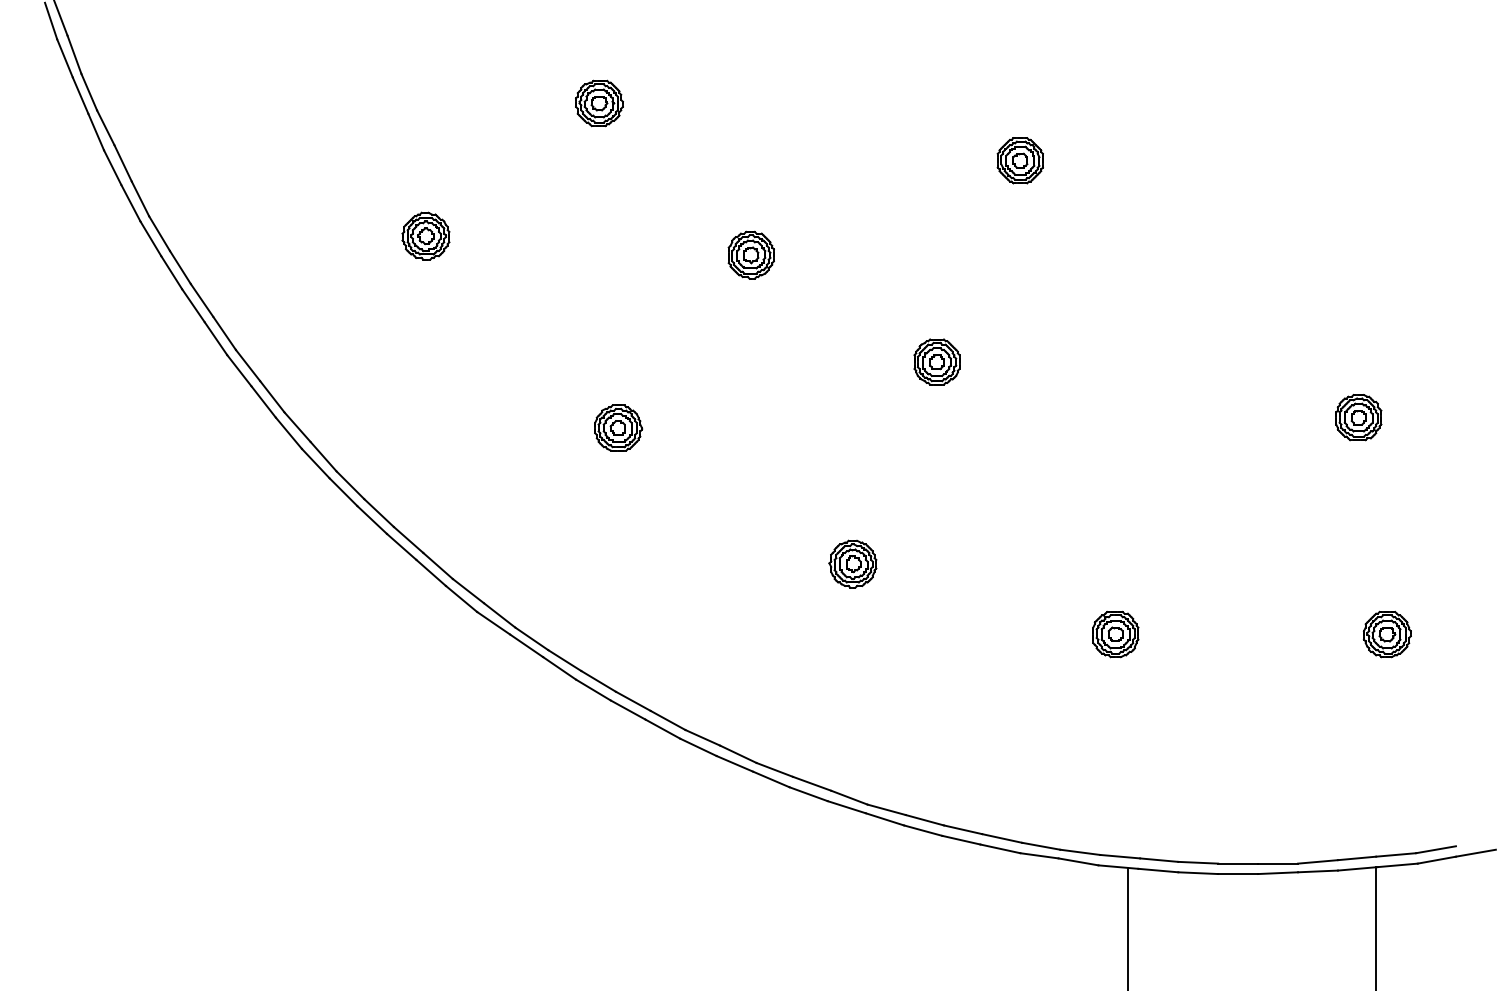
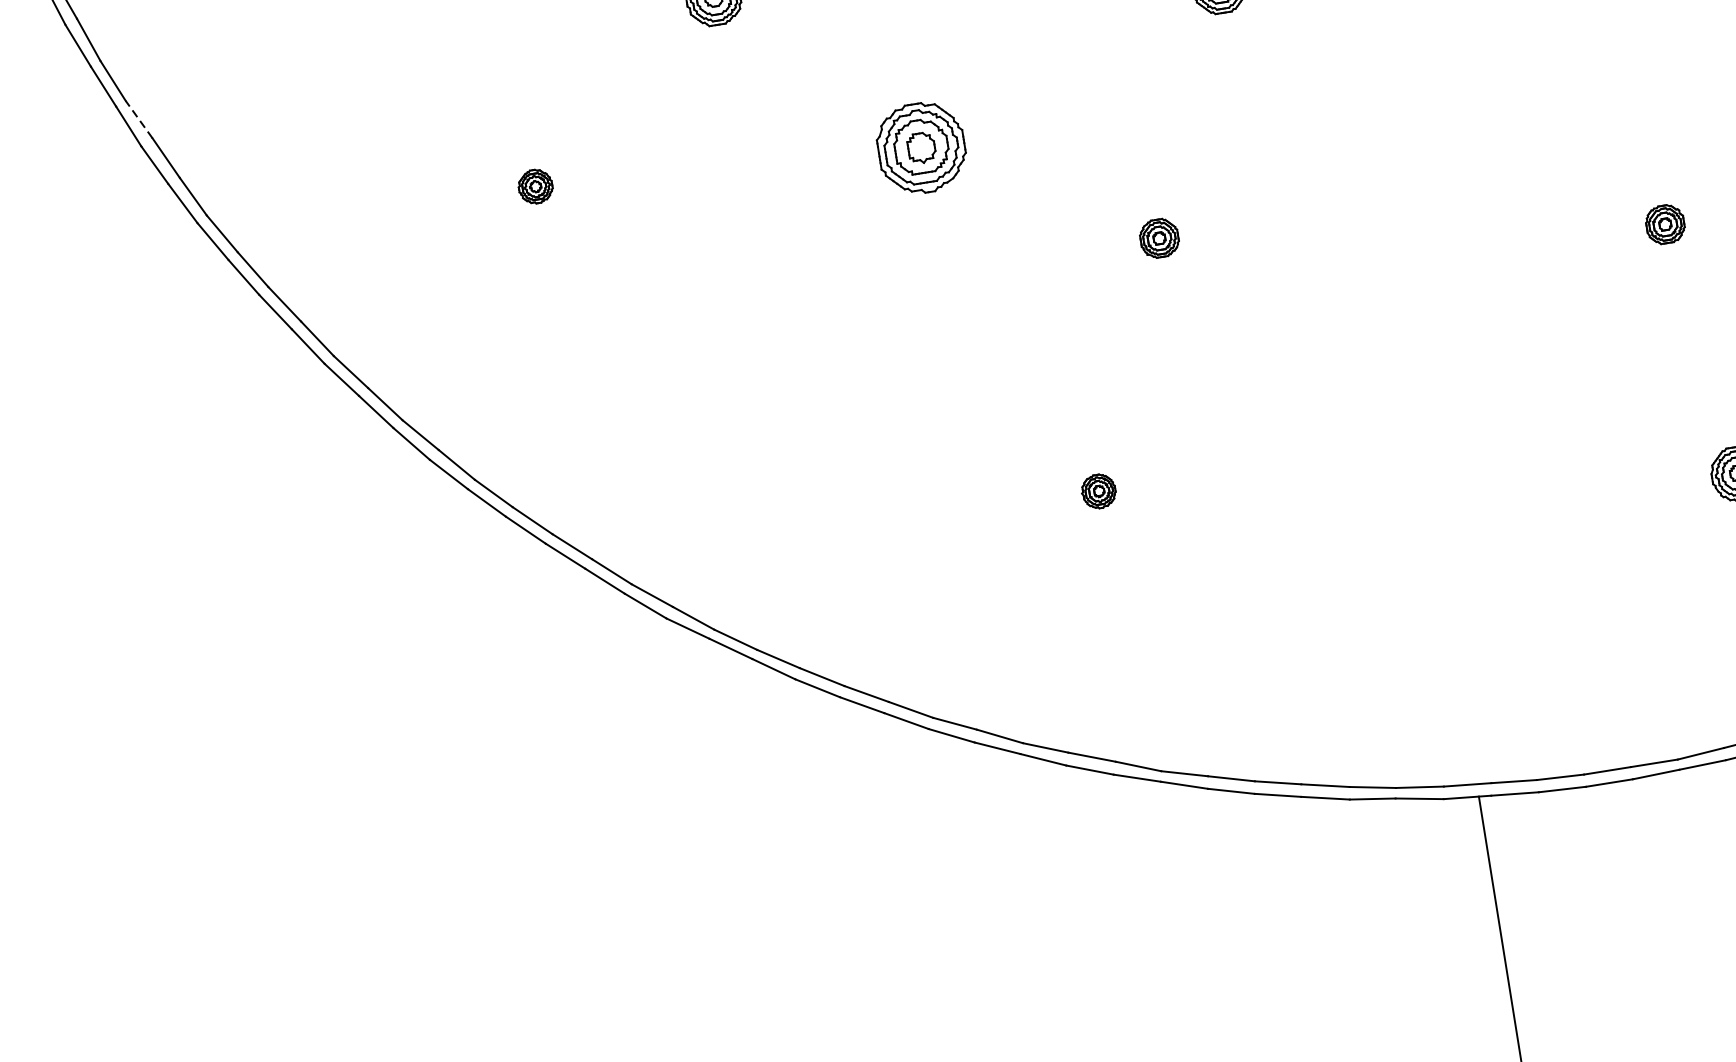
line: (105, 127) -> (138, 119), solid -> dashed
part: (425, 235) -> (534, 186), size x0.6
part: (750, 254) -> (920, 147), size x1.6
part: (936, 361) -> (1158, 237), size x0.7
part: (1358, 417) -> (1664, 224), size x0.7
part: (618, 427) -> (797, 375), removed
part: (852, 563) -> (1098, 490), size x0.6
part: (1115, 634) -> (1420, 524), removed

